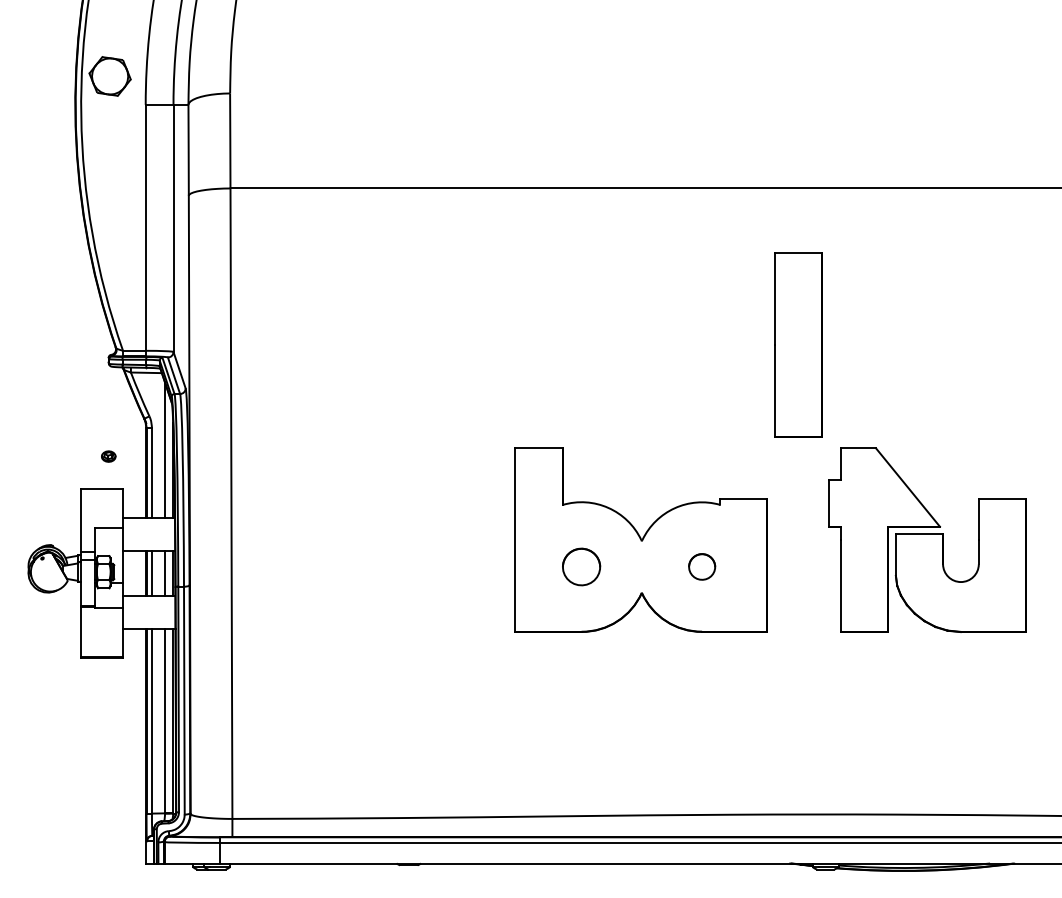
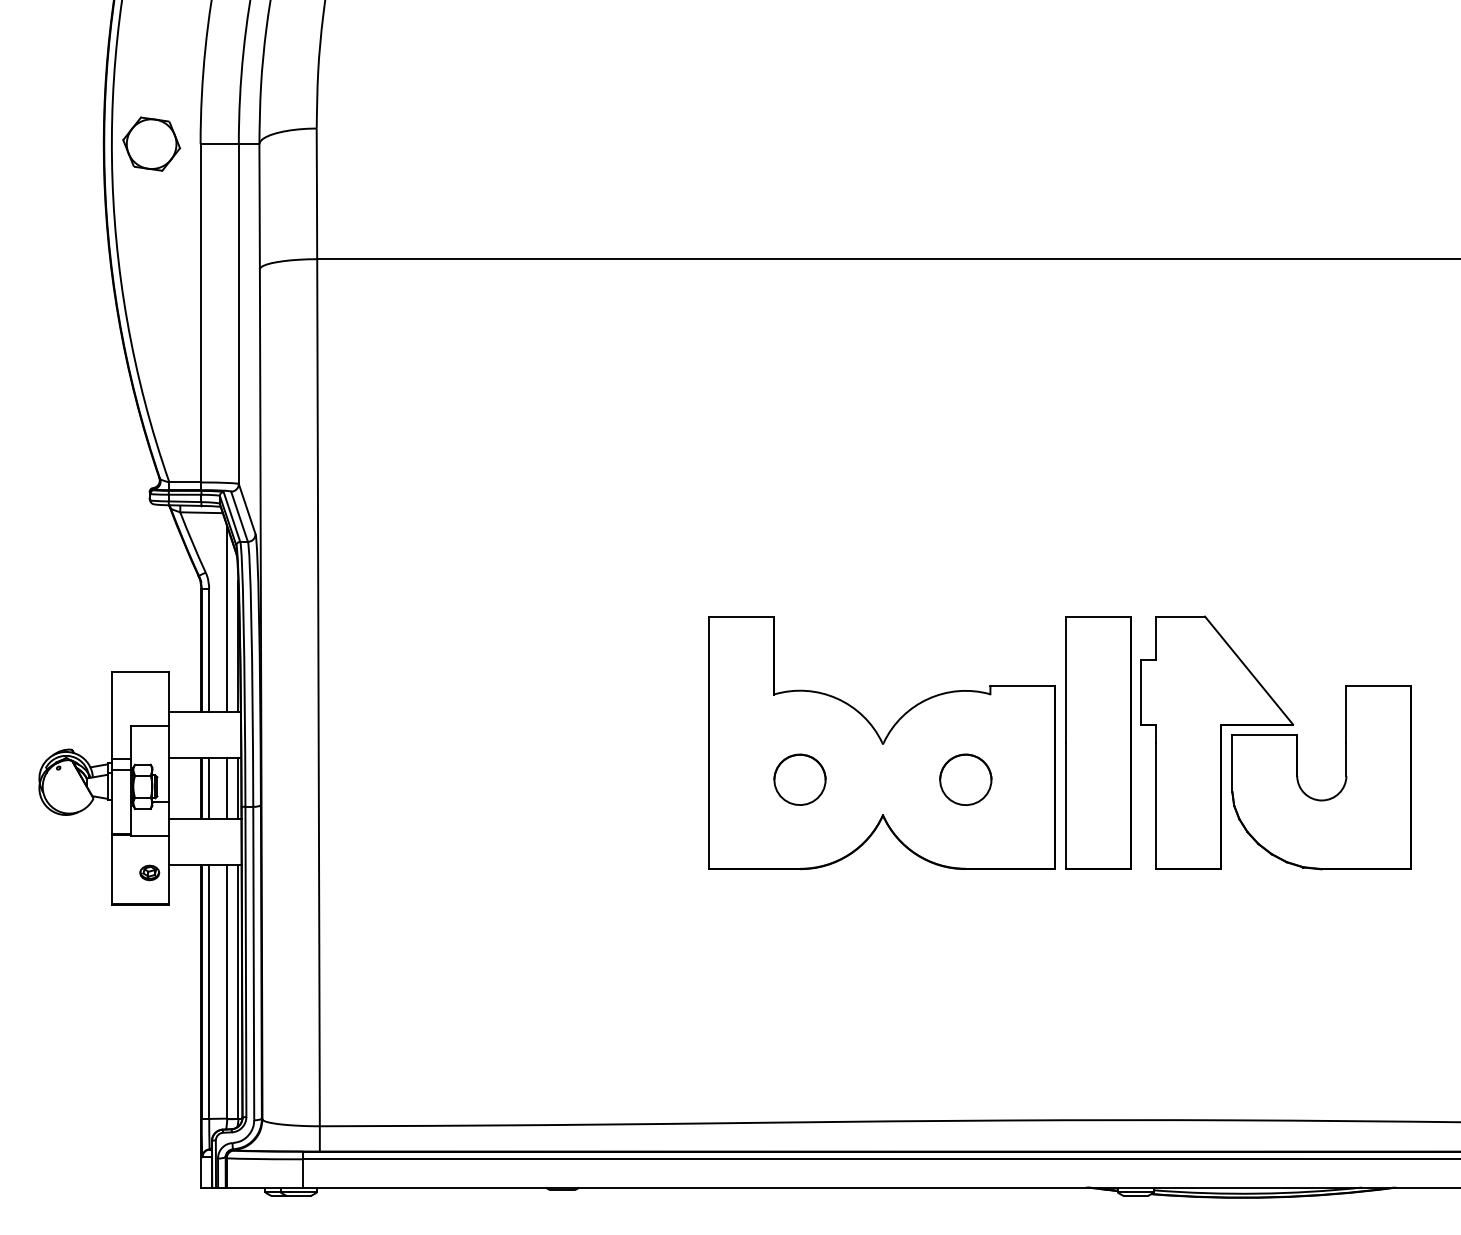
part: (110, 75) -> (151, 143), moved
part: (798, 345) -> (1098, 742), moved
part: (108, 456) -> (149, 872), moved
part: (701, 566) -> (965, 779), size x1.43

